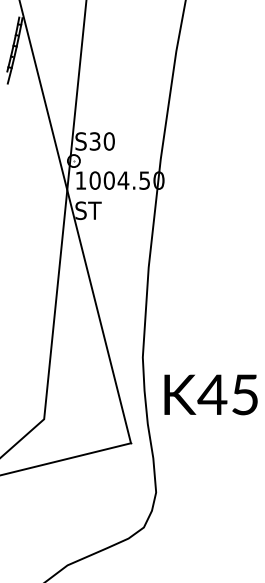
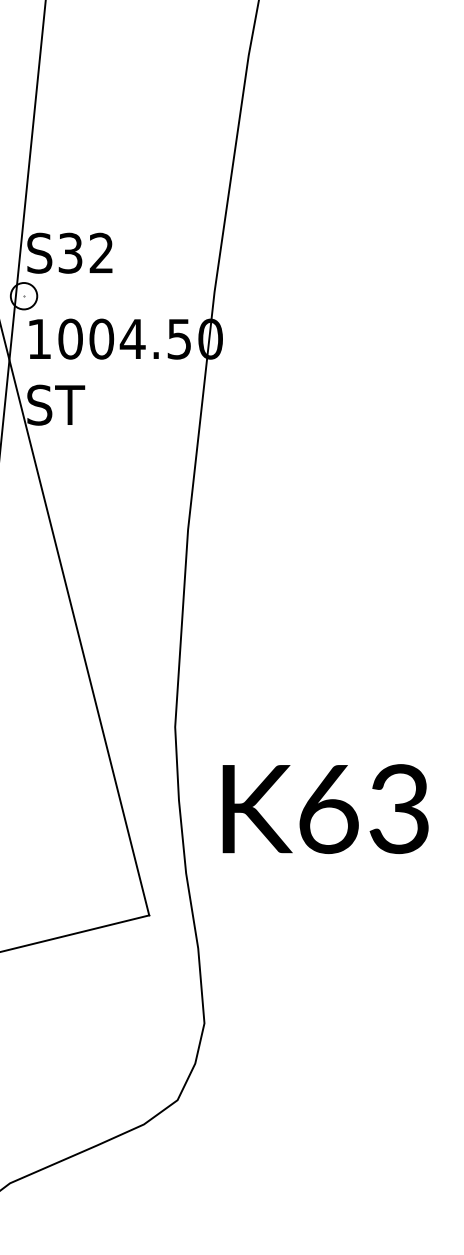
text: (108, 141) -> (99, 253), S30 -> S32
text: (227, 394) -> (360, 808), K45 -> K63

